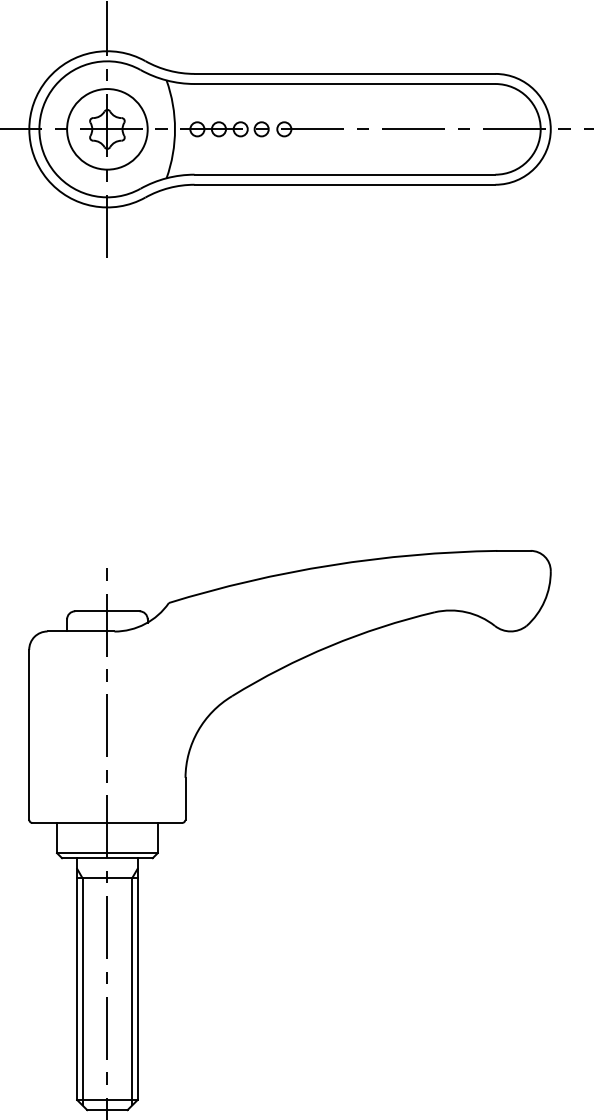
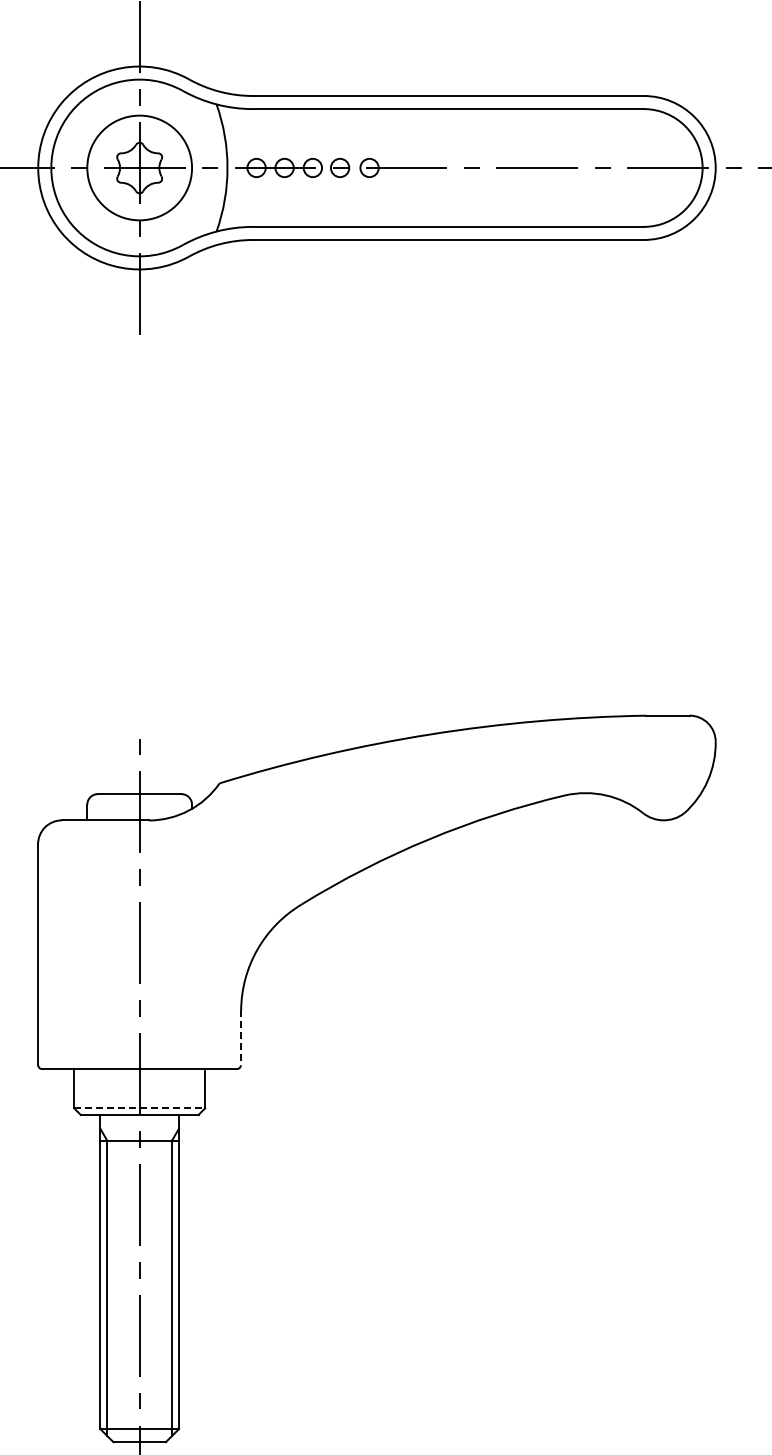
line: (185, 799) -> (241, 1038), solid -> dashed
line: (108, 853) -> (140, 1108), solid -> dashed

